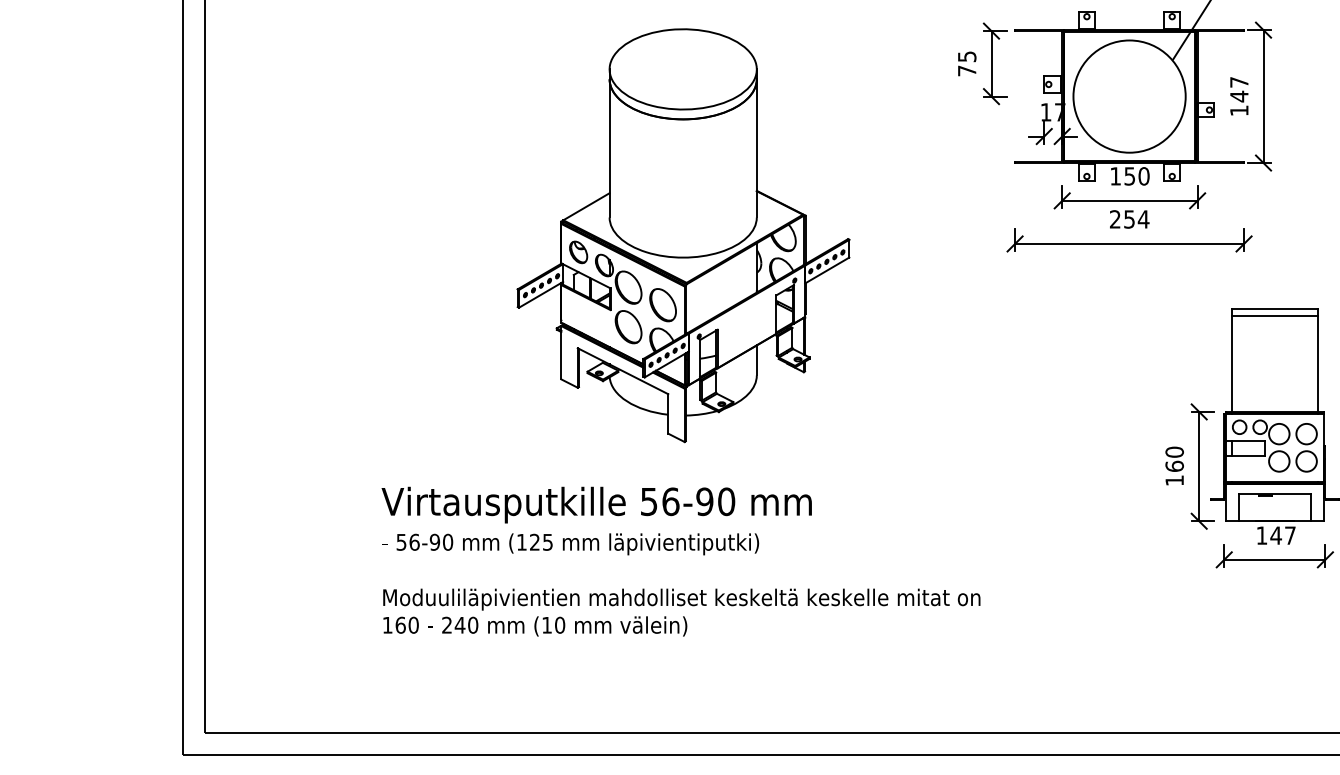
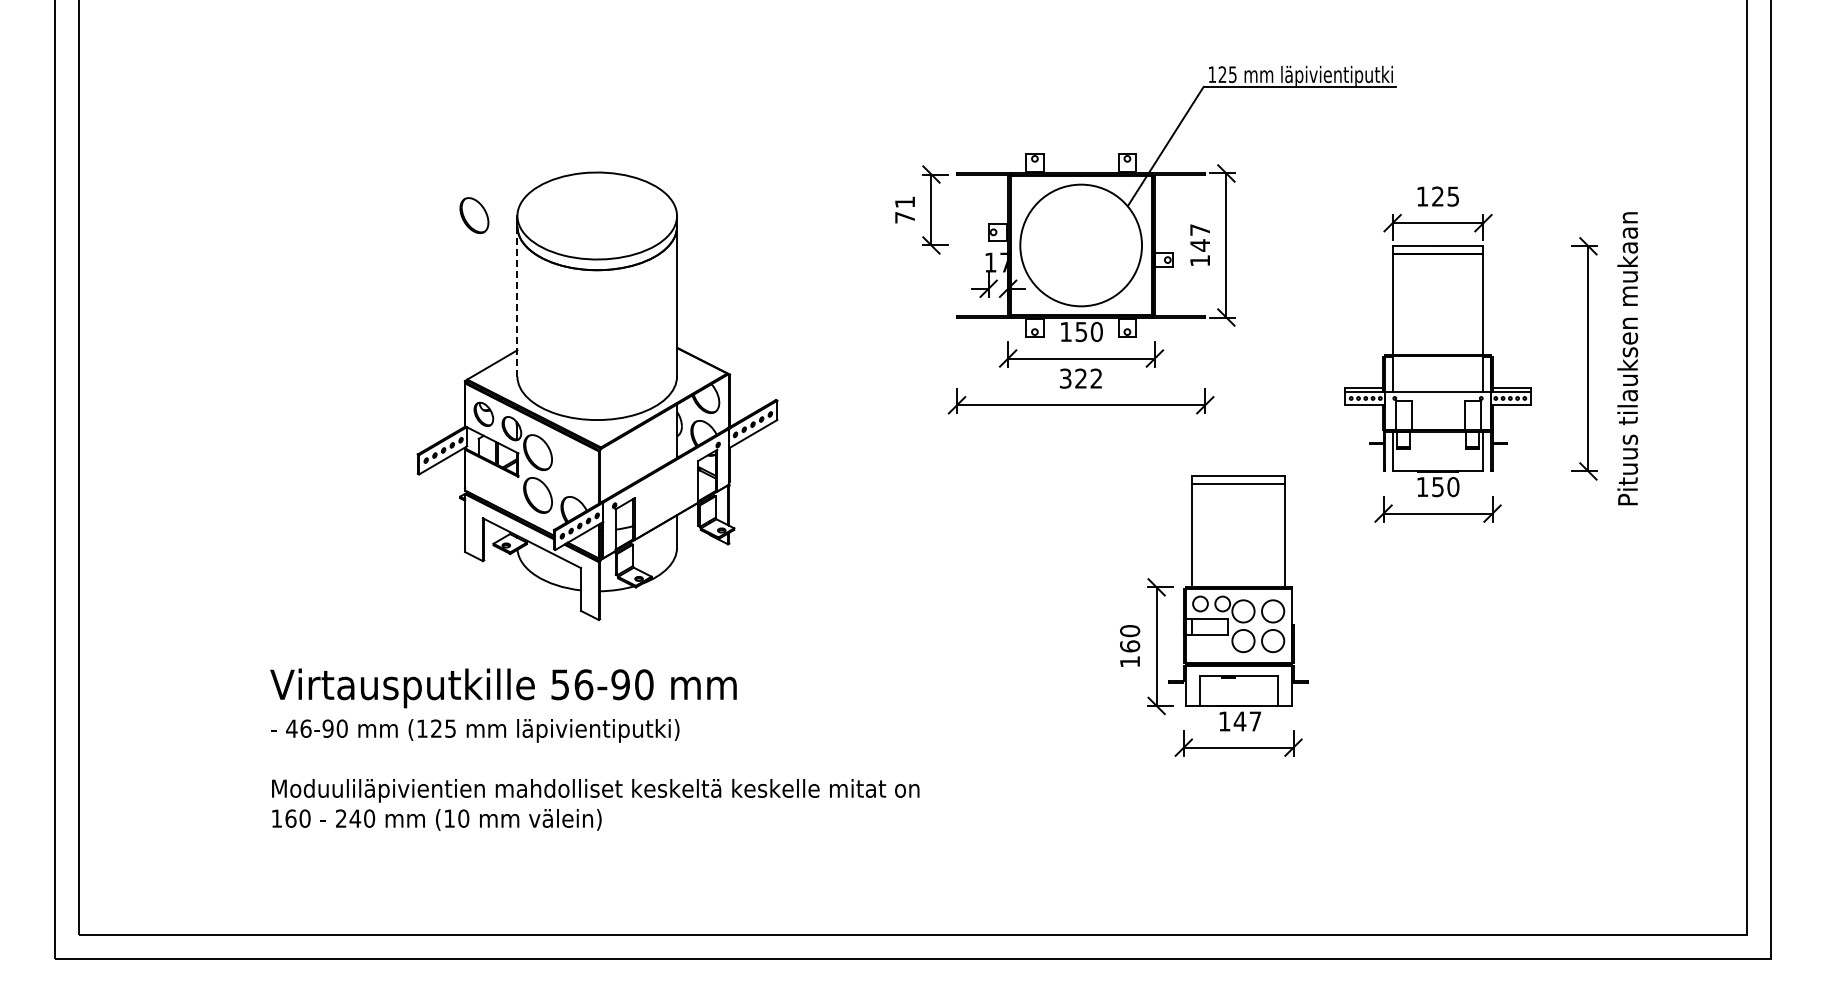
text: (967, 56) -> (905, 202), 75 -> 71
line: (609, 148) -> (517, 301), solid -> dashed
text: (1129, 219) -> (1081, 378), 254 -> 322
part: (663, 305) -> (474, 215), moved
text: (401, 542) -> (291, 728), 56-90 -> 46-90

